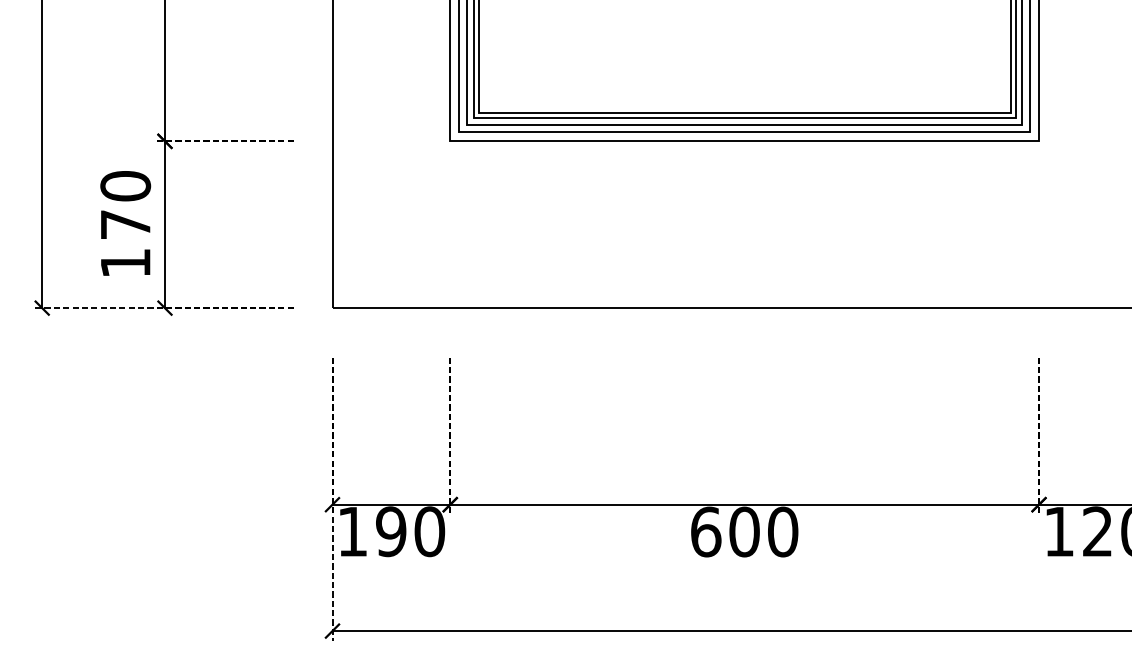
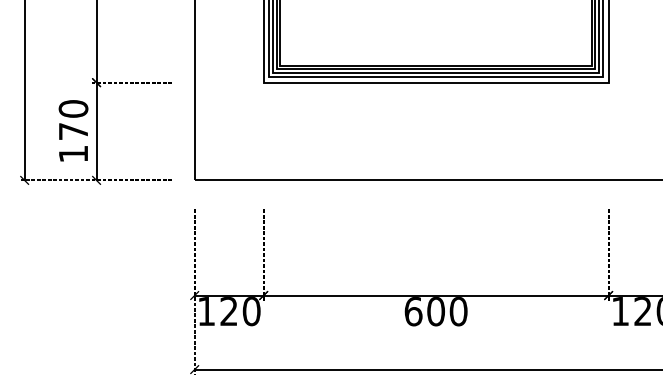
text: (390, 531) -> (228, 311), 190 -> 120

